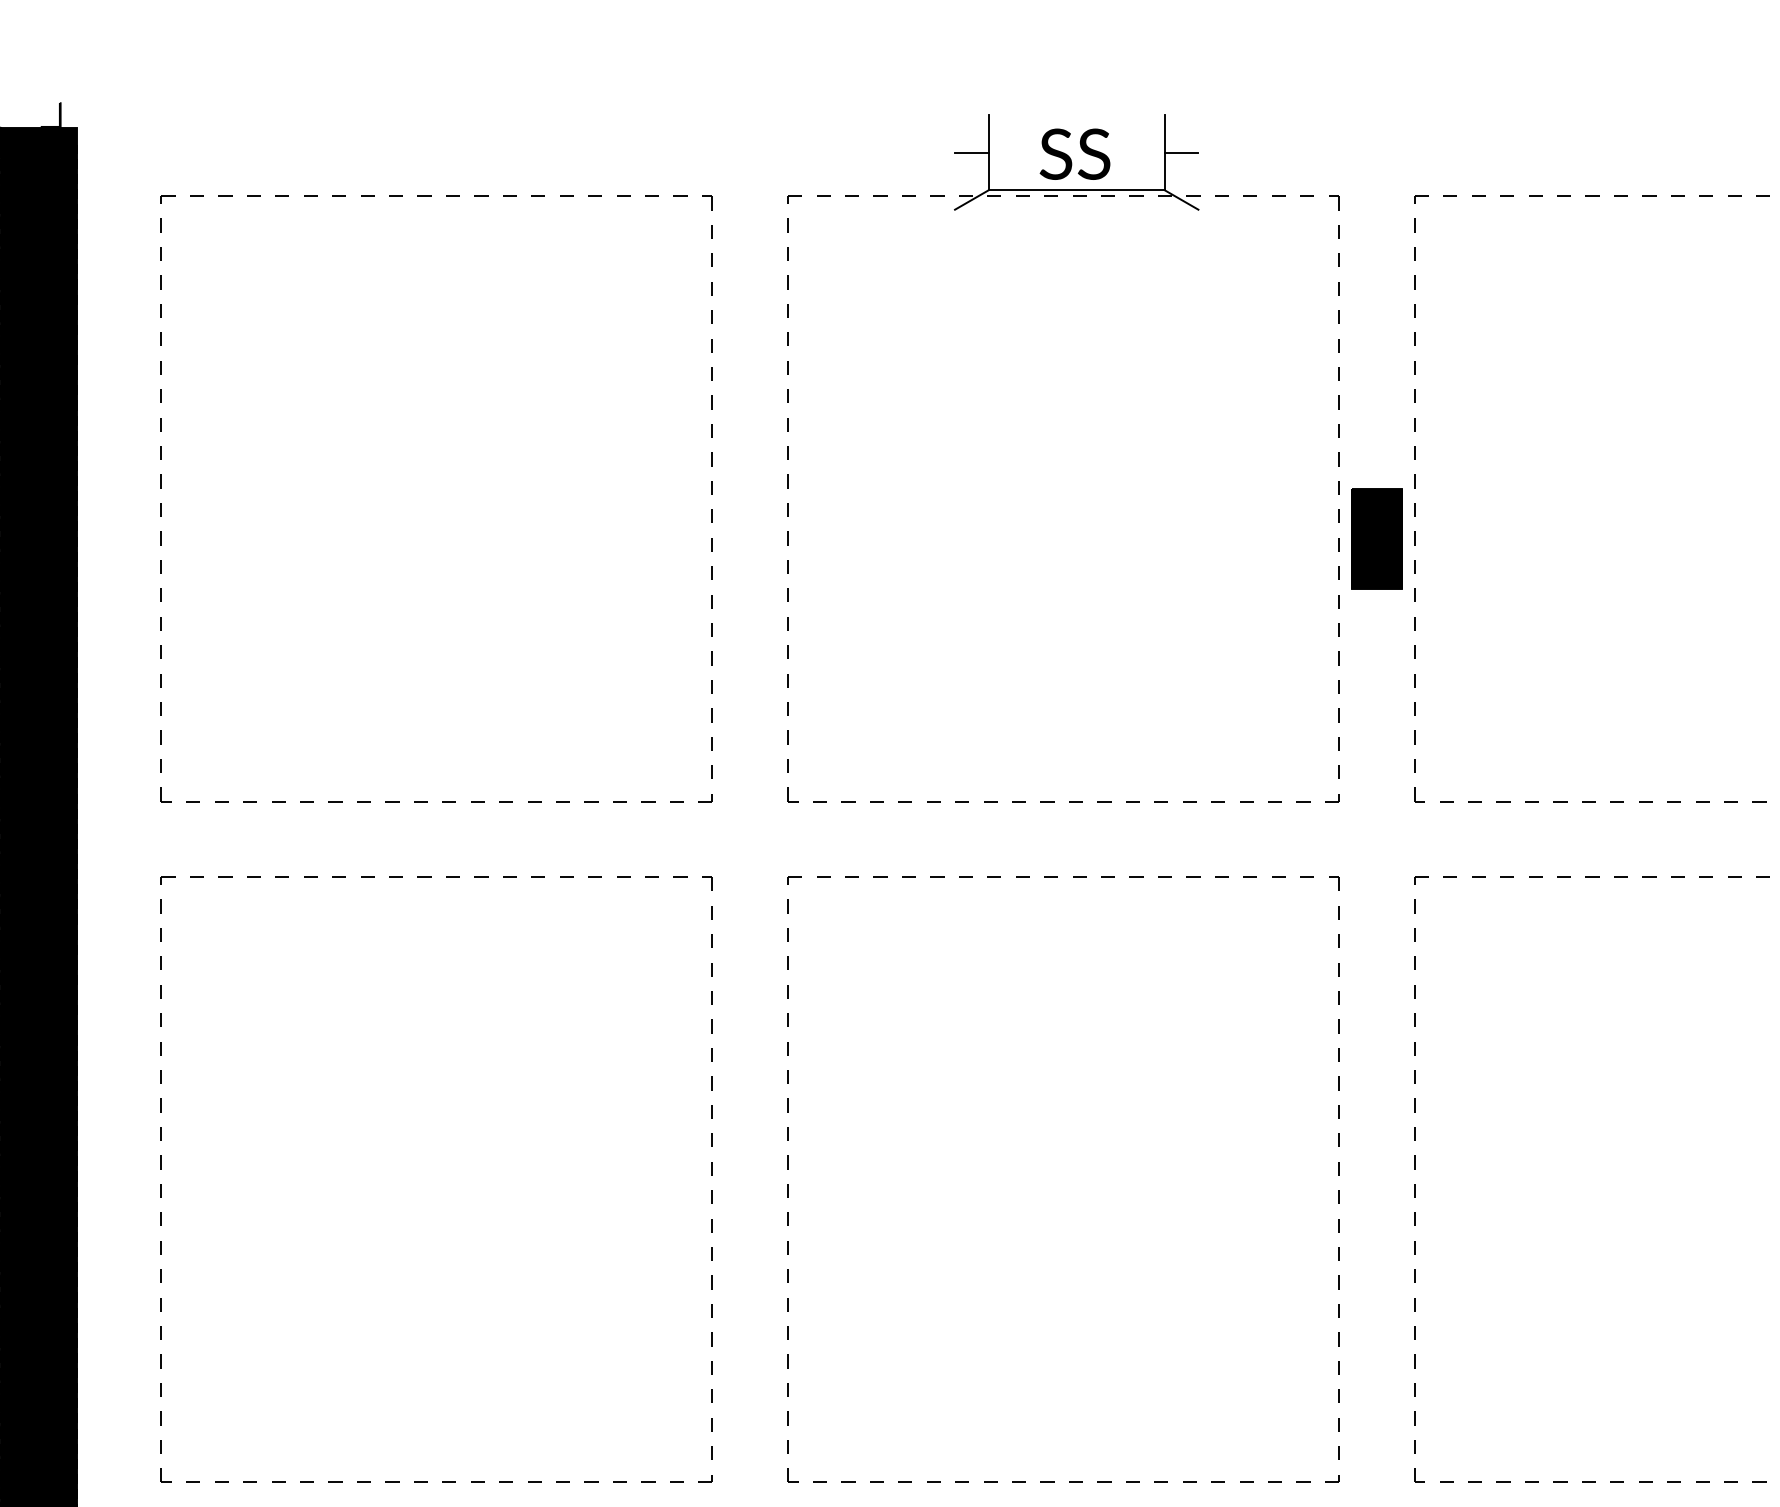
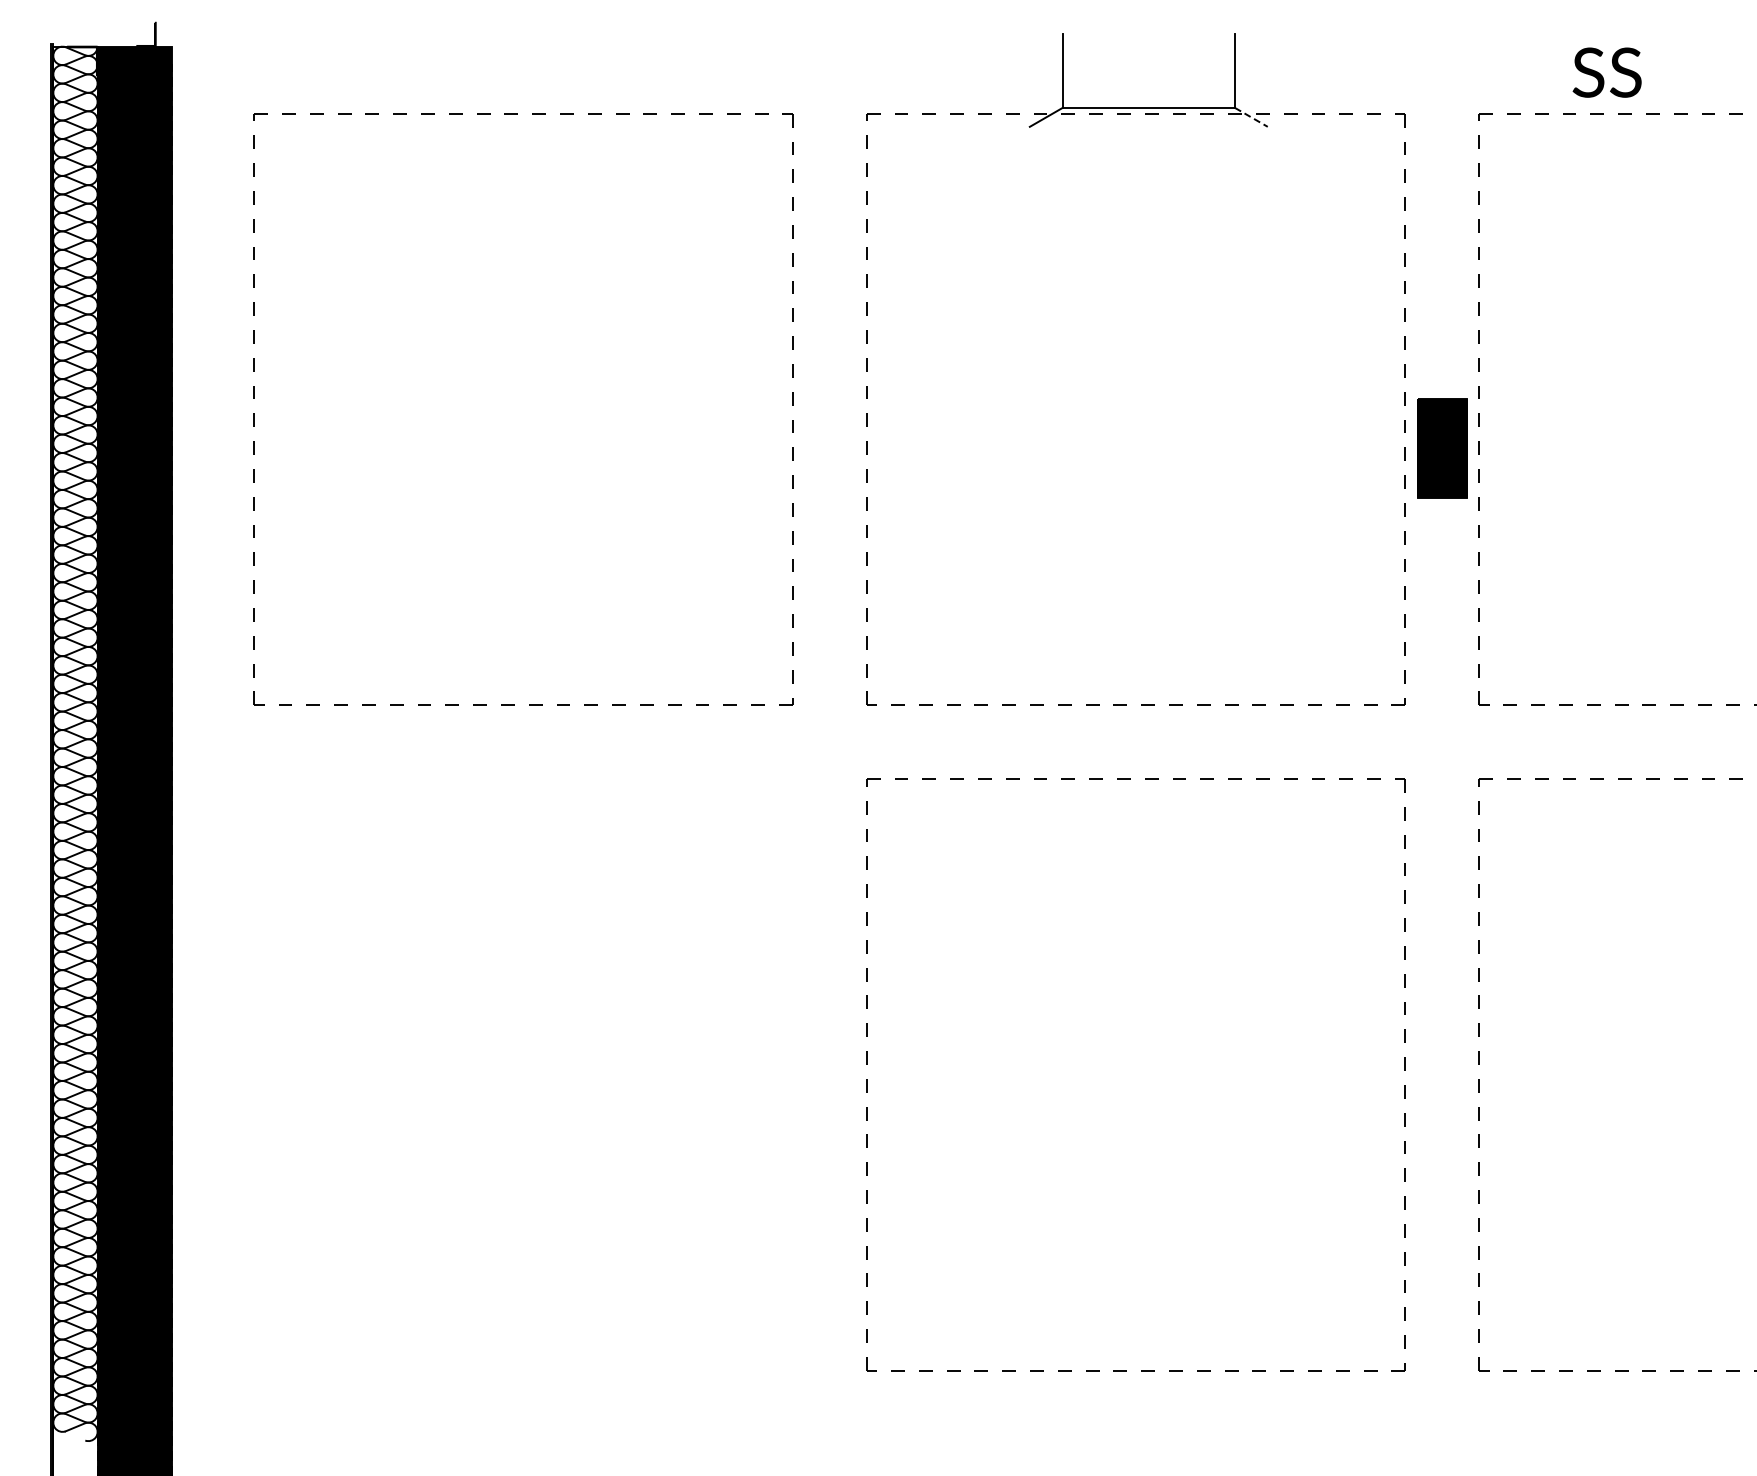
line: (971, 153) -> (1045, 71), removed
line: (1181, 153) -> (1251, 71), removed
text: (1074, 154) -> (1606, 72), moved
line: (1181, 200) -> (1251, 117), solid -> dashed
part: (712, 1175) -> (792, 1070), removed

